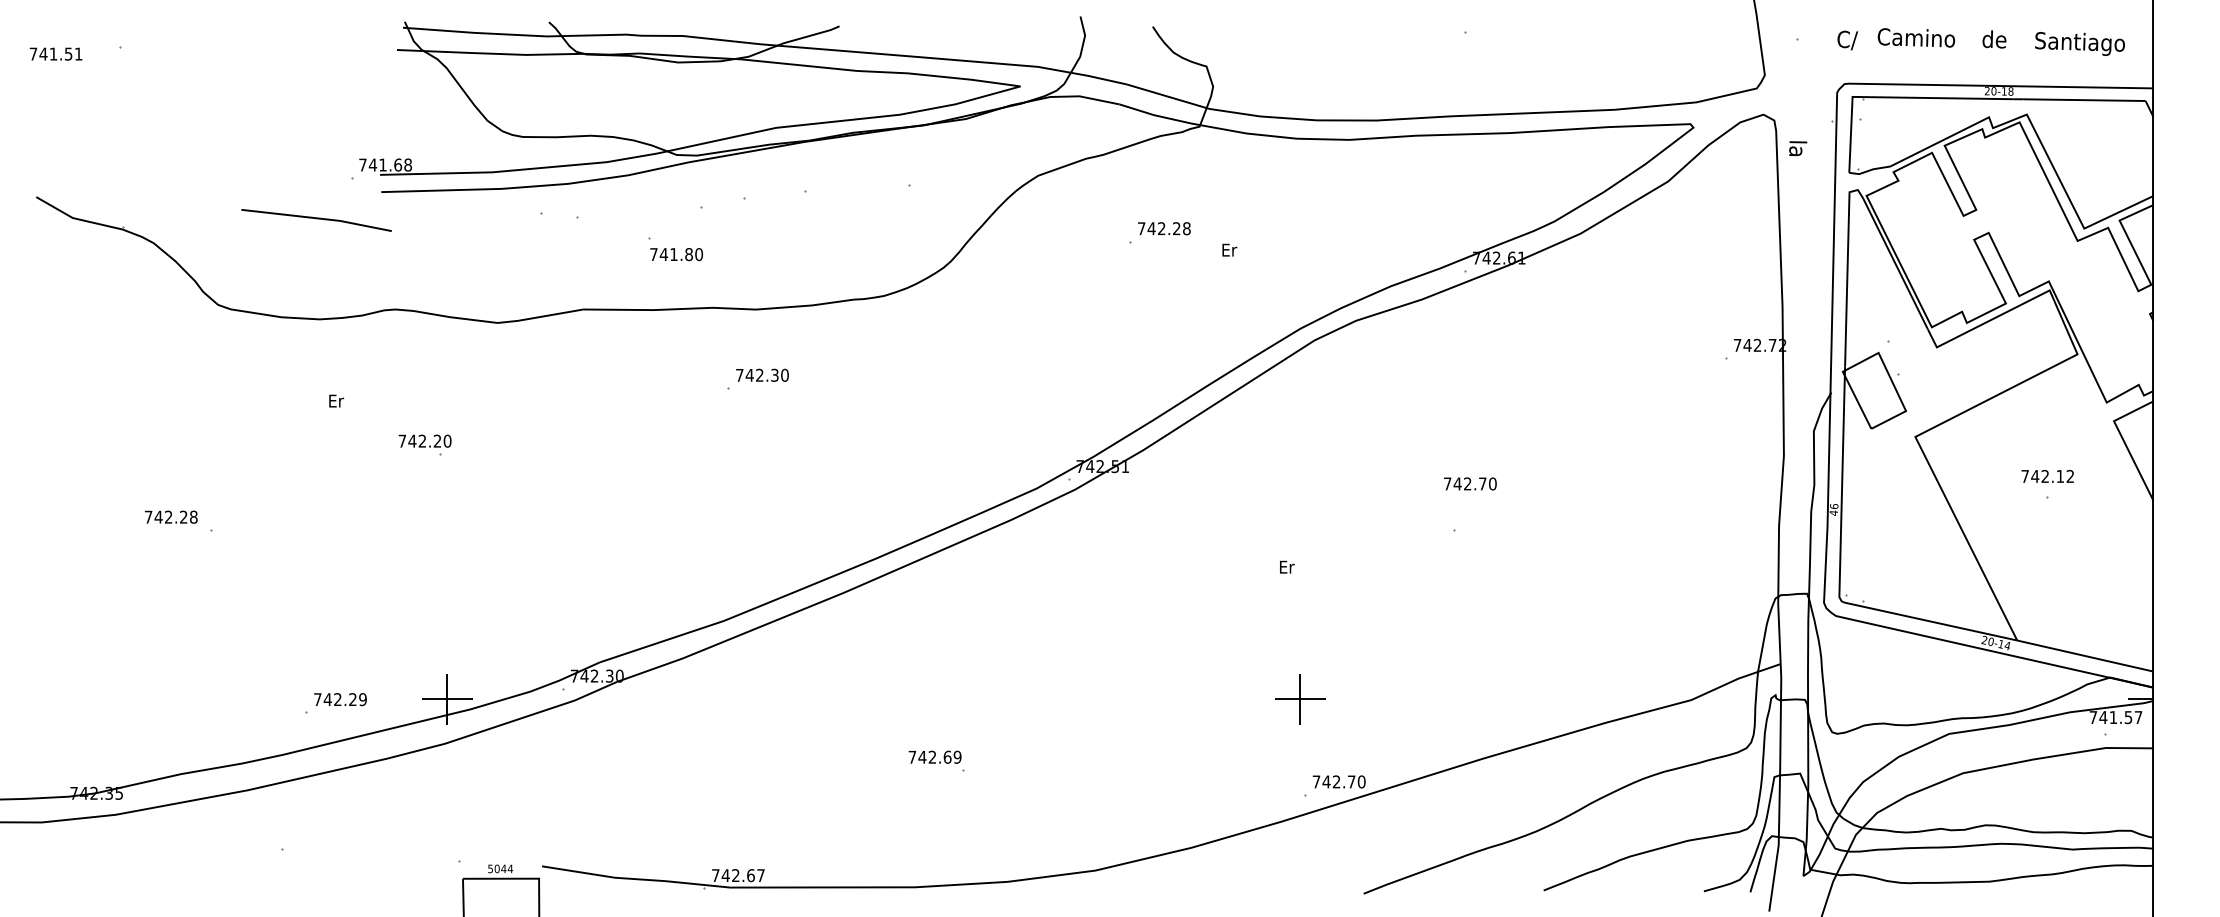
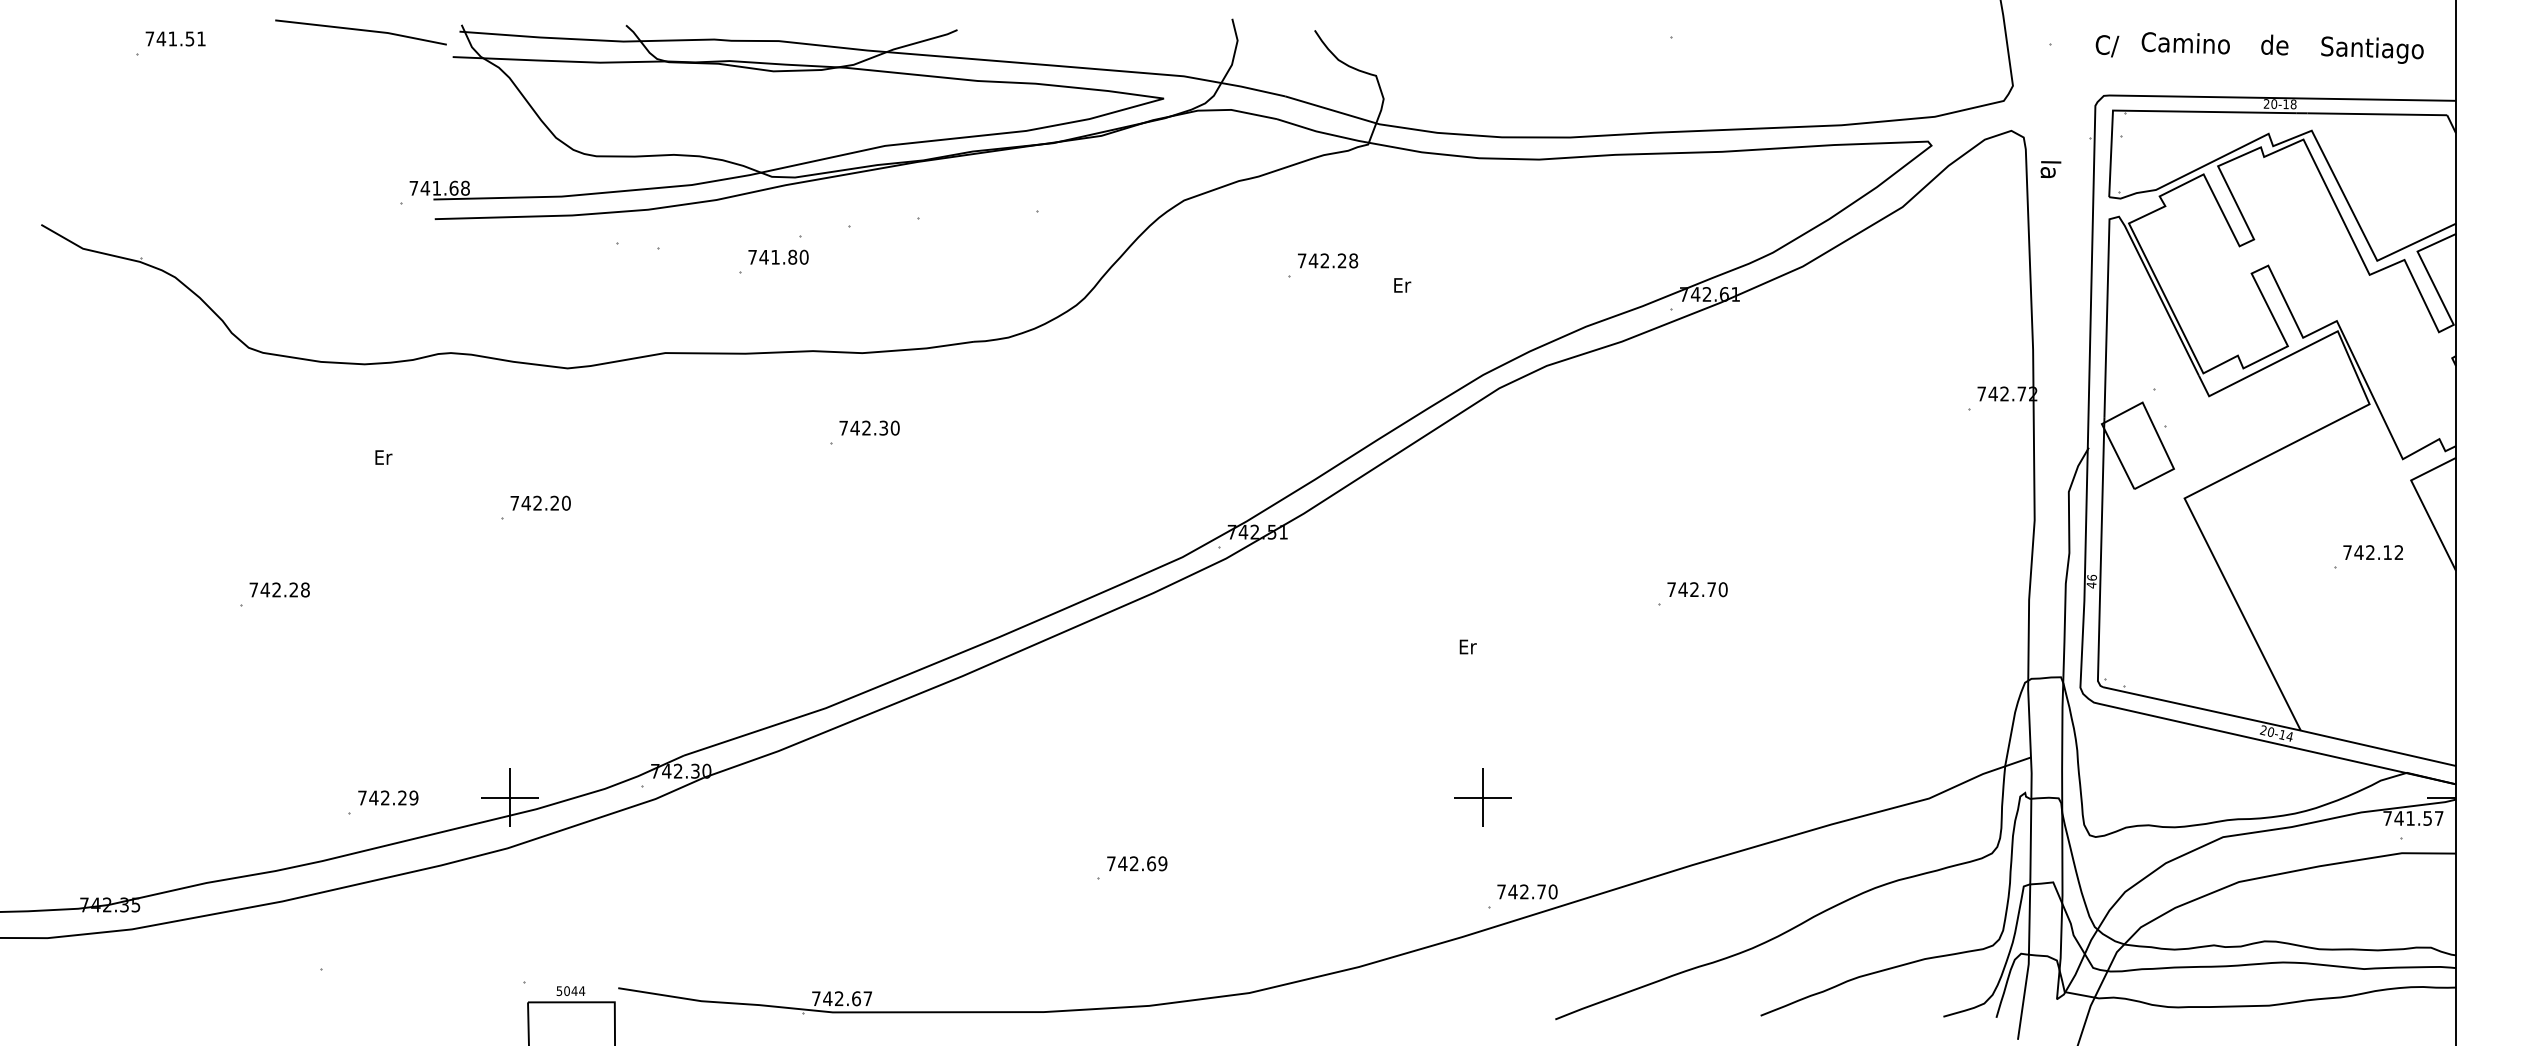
text: (55, 53) -> (175, 38), moved
line: (316, 219) -> (360, 31), moved
text: (676, 254) -> (778, 257), moved
text: (424, 440) -> (540, 502), moved
text: (2047, 475) -> (2372, 551), moved
text: (1470, 483) -> (1697, 589), moved
text: (171, 516) -> (279, 589), moved
text: (934, 756) -> (1136, 862), moved

